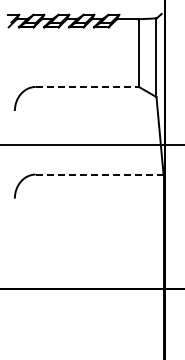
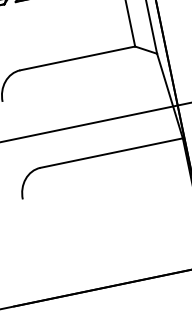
line: (87, 86) -> (77, 57), dashed -> solid
line: (99, 174) -> (111, 153), dashed -> solid

